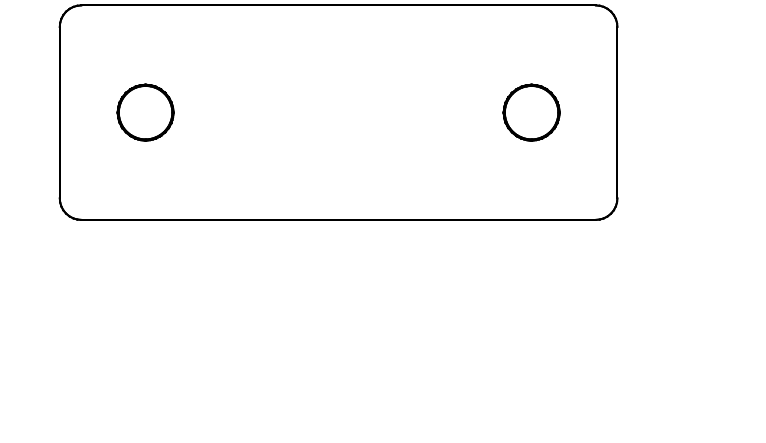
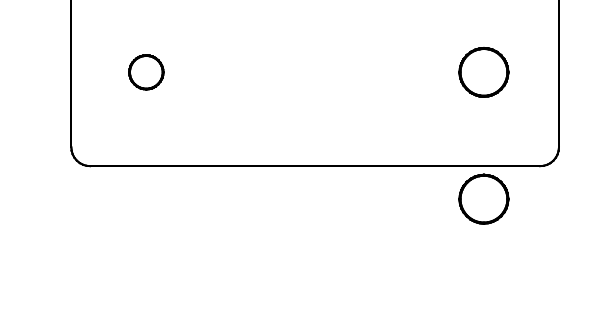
part: (145, 112) -> (146, 72), size x0.7
part: (531, 257) -> (483, 199), added

